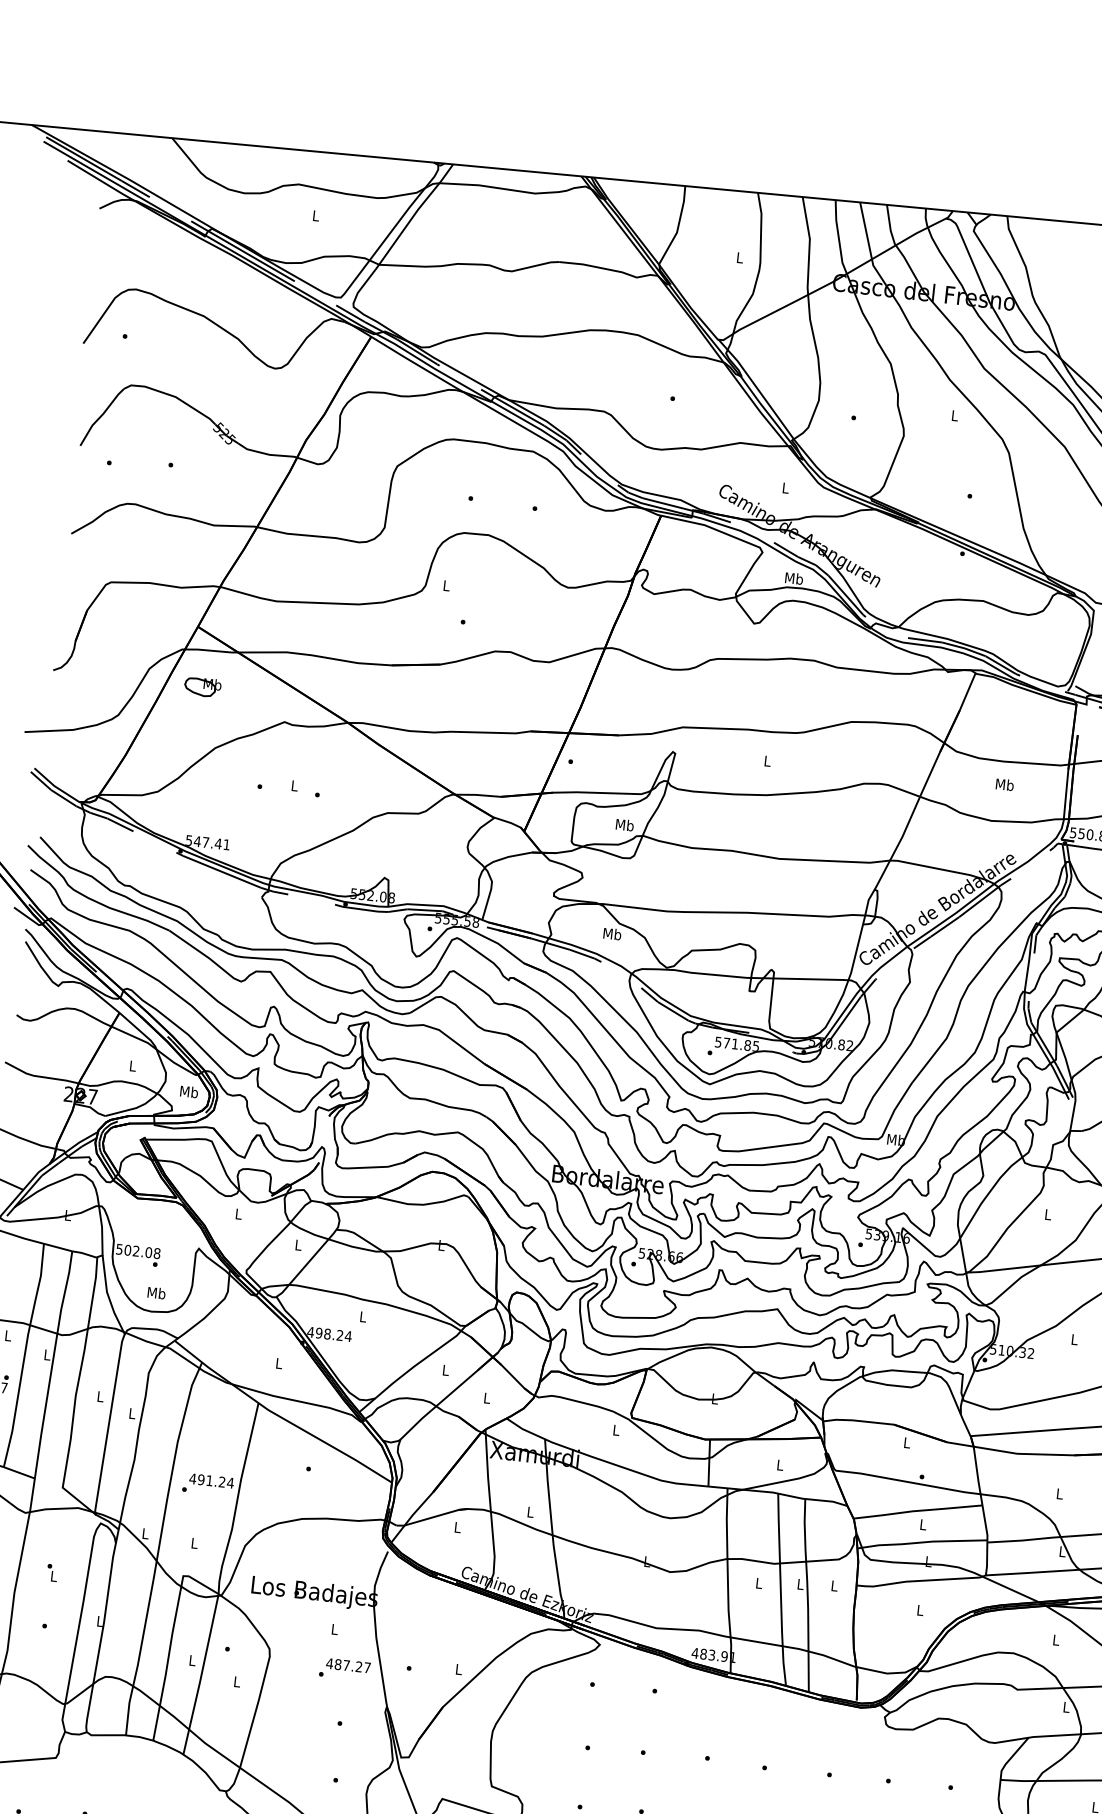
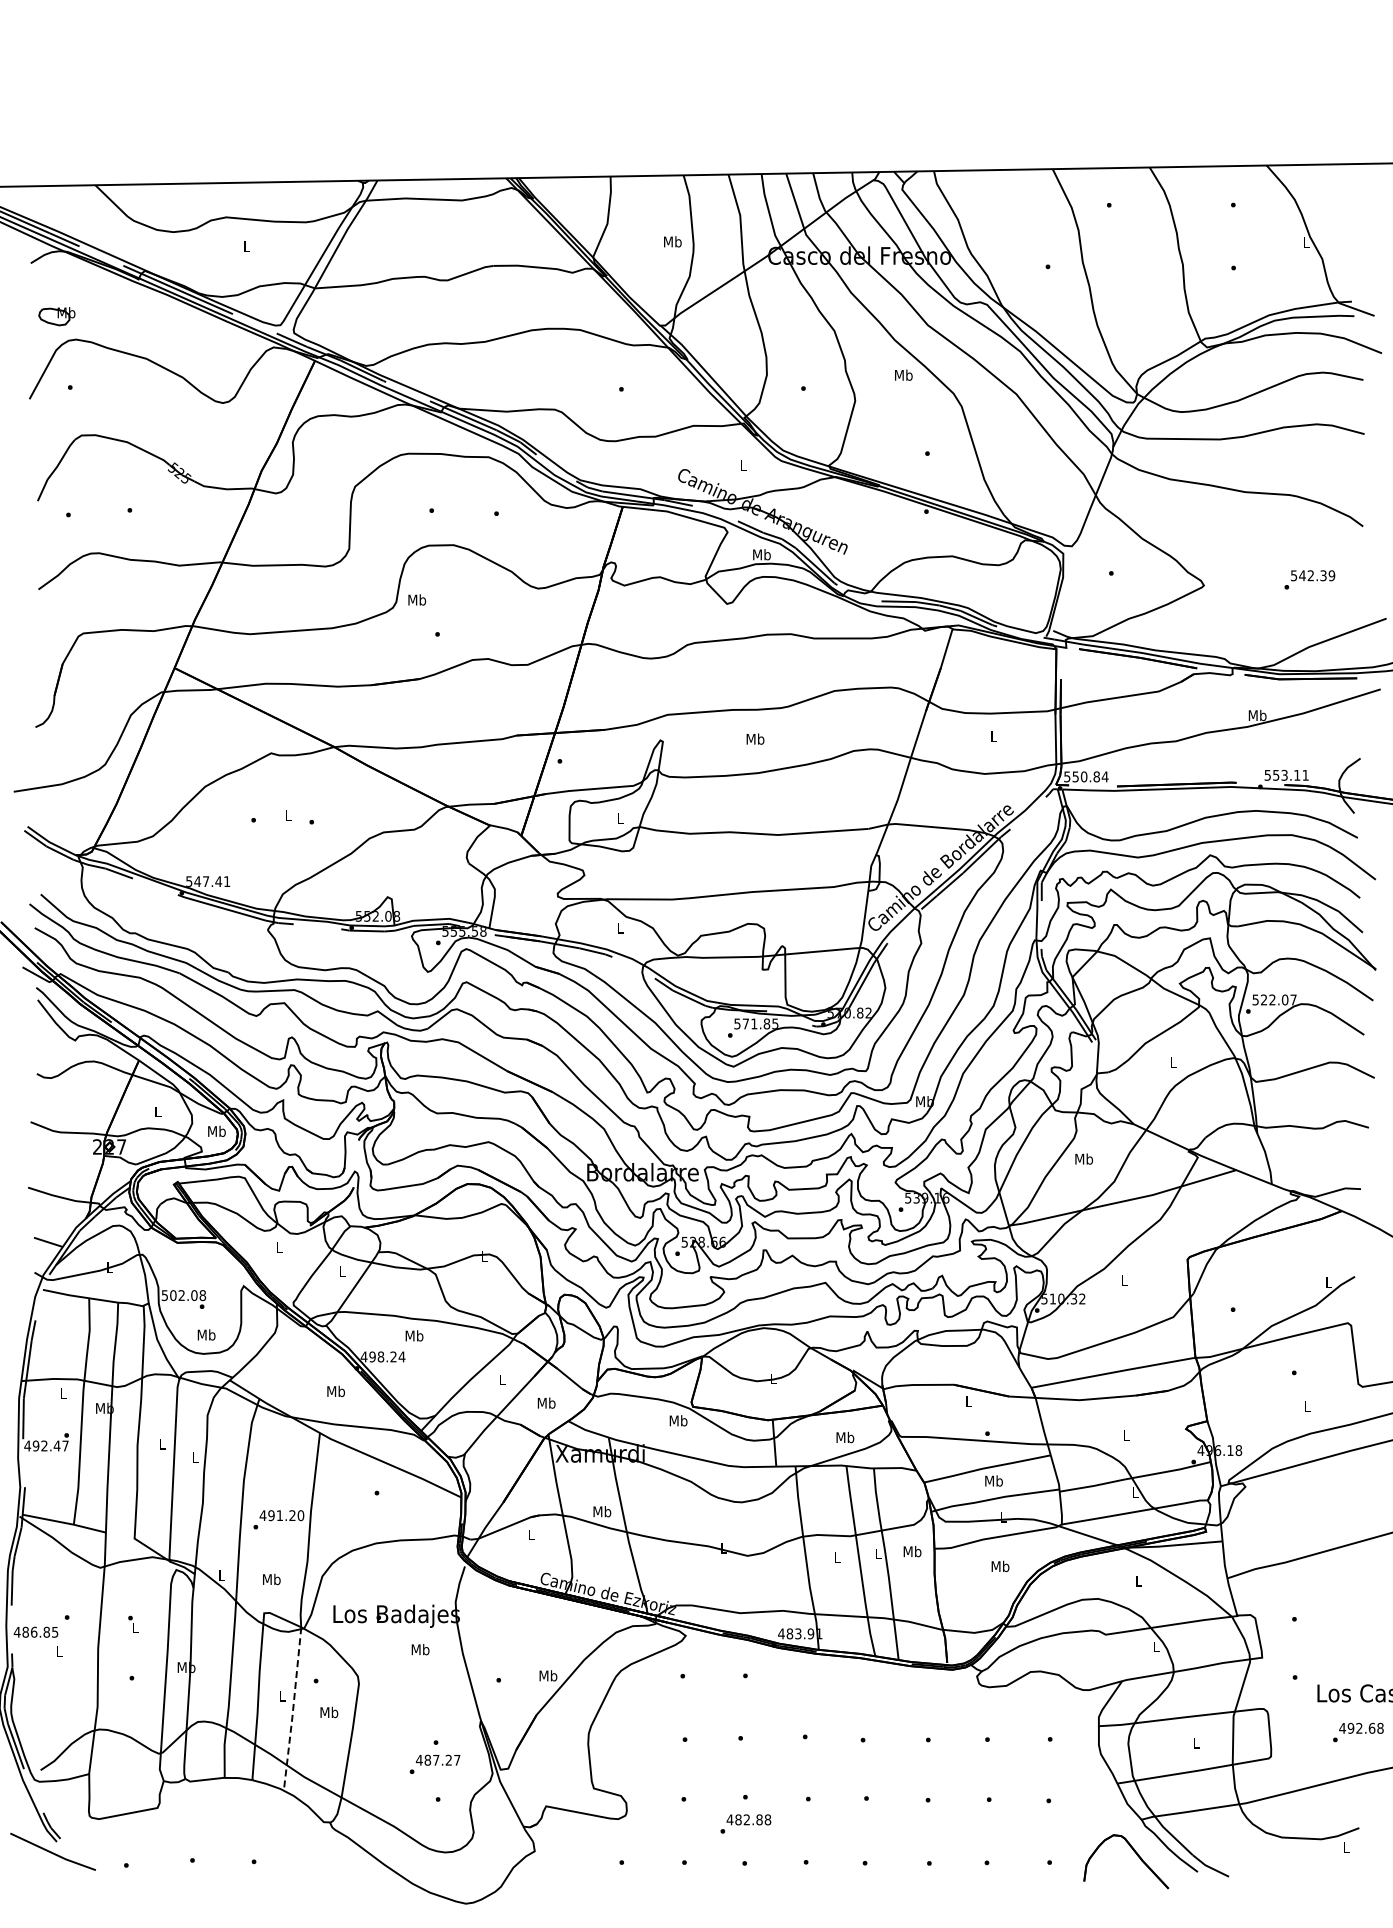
text: (739, 257) -> (672, 241), L -> Mb
text: (954, 414) -> (903, 374), L -> Mb
text: (446, 585) -> (417, 599), L -> Mb
part: (202, 687) -> (56, 316), moved
text: (767, 760) -> (755, 738), L -> Mb
text: (1004, 784) -> (993, 736), Mb -> L
text: (624, 824) -> (620, 817), Mb -> L
text: (612, 933) -> (620, 927), Mb -> L
text: (1048, 1214) -> (1084, 1158), L -> Mb
text: (363, 1316) -> (414, 1335), L -> Mb
text: (47, 1354) -> (104, 1407), L -> Mb
text: (278, 1362) -> (335, 1390), L -> Mb
text: (487, 1397) -> (546, 1402), L -> Mb
text: (616, 1429) -> (678, 1420), L -> Mb
text: (780, 1465) -> (845, 1437), L -> Mb
text: (230, 1482) -> (300, 1515), 491.24 -> 491.20
text: (530, 1512) -> (602, 1511), L -> Mb
text: (922, 1524) -> (993, 1480), L -> Mb
text: (194, 1543) -> (271, 1579), L -> Mb
text: (834, 1585) -> (912, 1551), L -> Mb
text: (920, 1610) -> (1000, 1566), L -> Mb
text: (100, 1621) -> (186, 1667), L -> Mb
text: (334, 1629) -> (420, 1649), L -> Mb
text: (344, 1668) -> (434, 1763), moved
text: (459, 1669) -> (548, 1675), L -> Mb
line: (201, 1674) -> (293, 1709), solid -> dashed
text: (237, 1681) -> (329, 1712), L -> Mb

